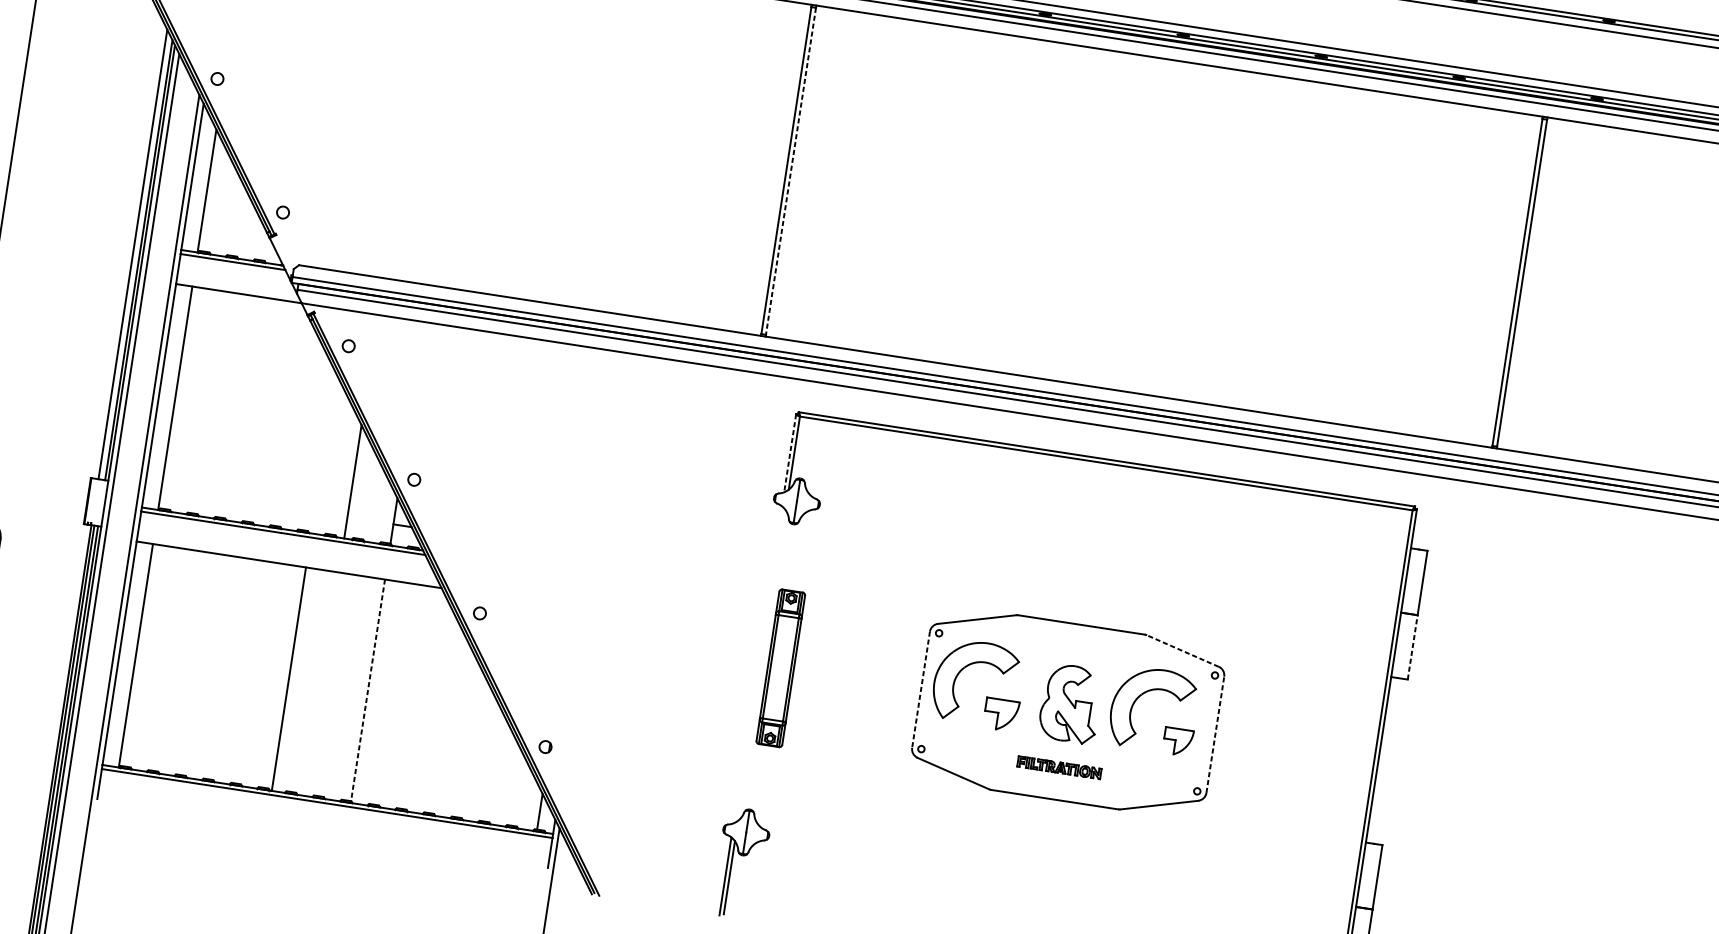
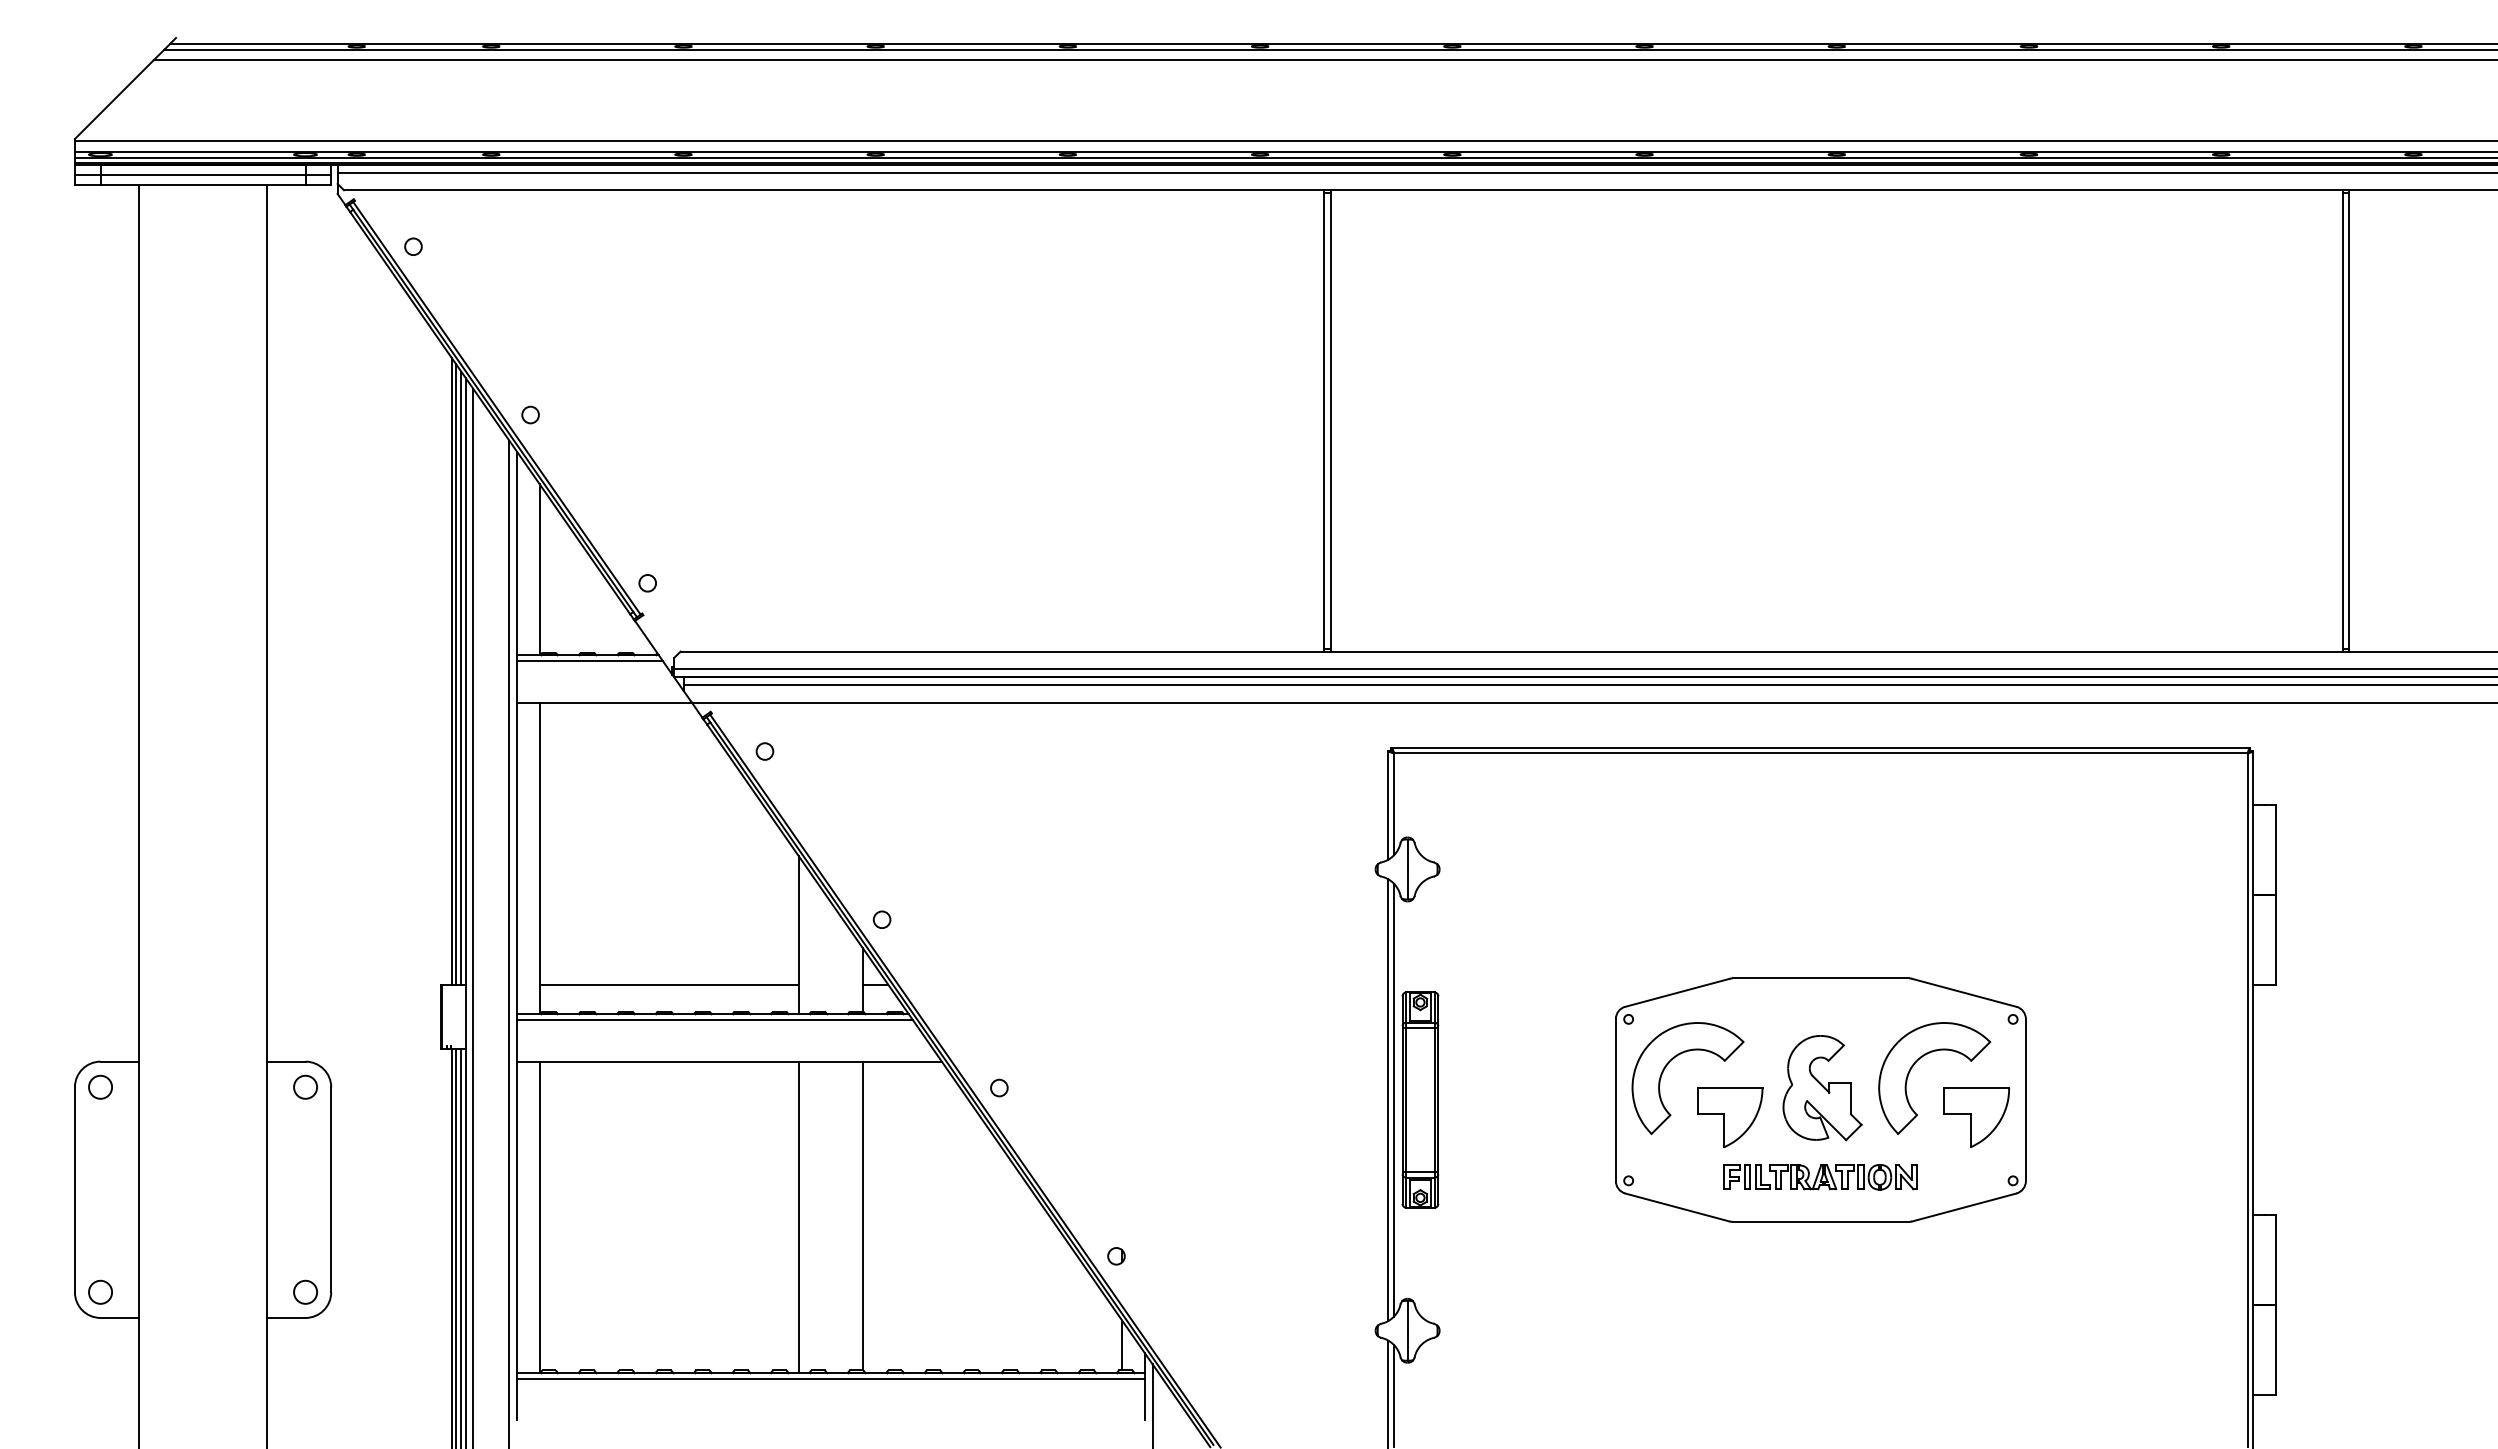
line: (790, 171) -> (1330, 421), dashed -> solid
line: (135, 257) -> (456, 674), added
line: (790, 453) -> (1388, 805), dashed -> solid
line: (253, 502) -> (668, 984), added
line: (1412, 647) -> (2276, 939), dashed -> solid
line: (1183, 650) -> (1964, 992), dashed -> solid
line: (757, 664) -> (1388, 1099), added
line: (762, 665) -> (1394, 1099), added
line: (288, 679) -> (798, 1217), moved
line: (368, 690) -> (863, 1216), dashed -> solid
line: (920, 690) -> (1615, 1100), dashed -> solid
part: (1001, 714) -> (1730, 1117), size x1.43
line: (1215, 735) -> (2025, 1100), dashed -> solid
part: (1177, 741) -> (1976, 1117), size x1.67
part: (1059, 767) -> (1820, 1177), size x1.67

